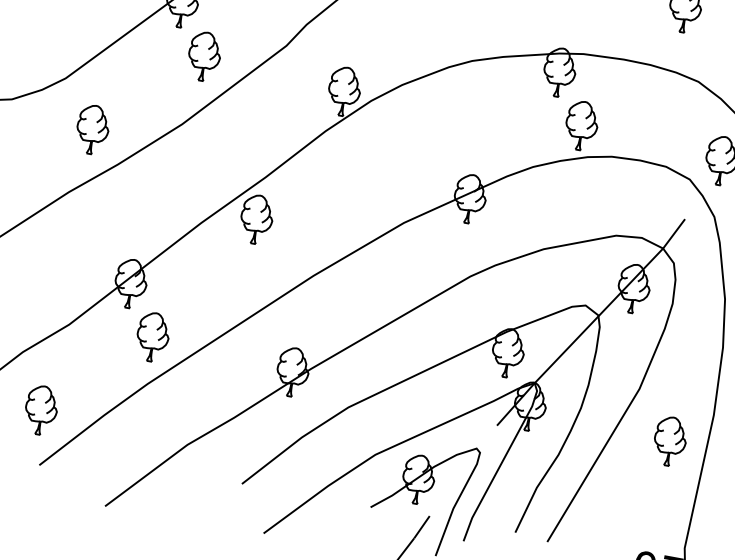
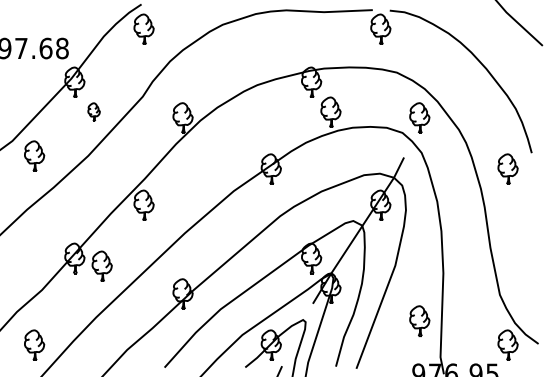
part: (203, 55) -> (93, 111), size x0.6
part: (92, 128) -> (34, 155), moved
part: (152, 335) -> (101, 265), moved
part: (669, 440) -> (419, 320), moved

